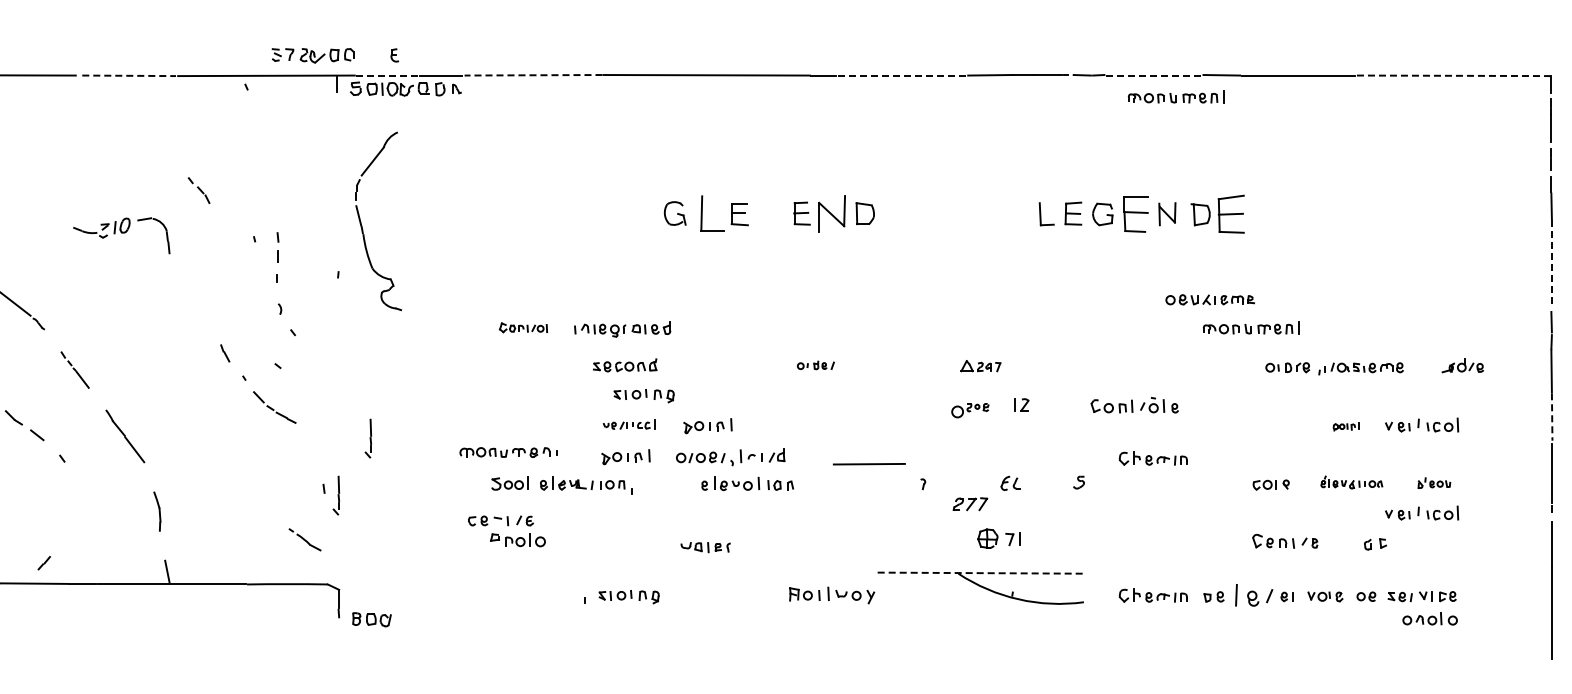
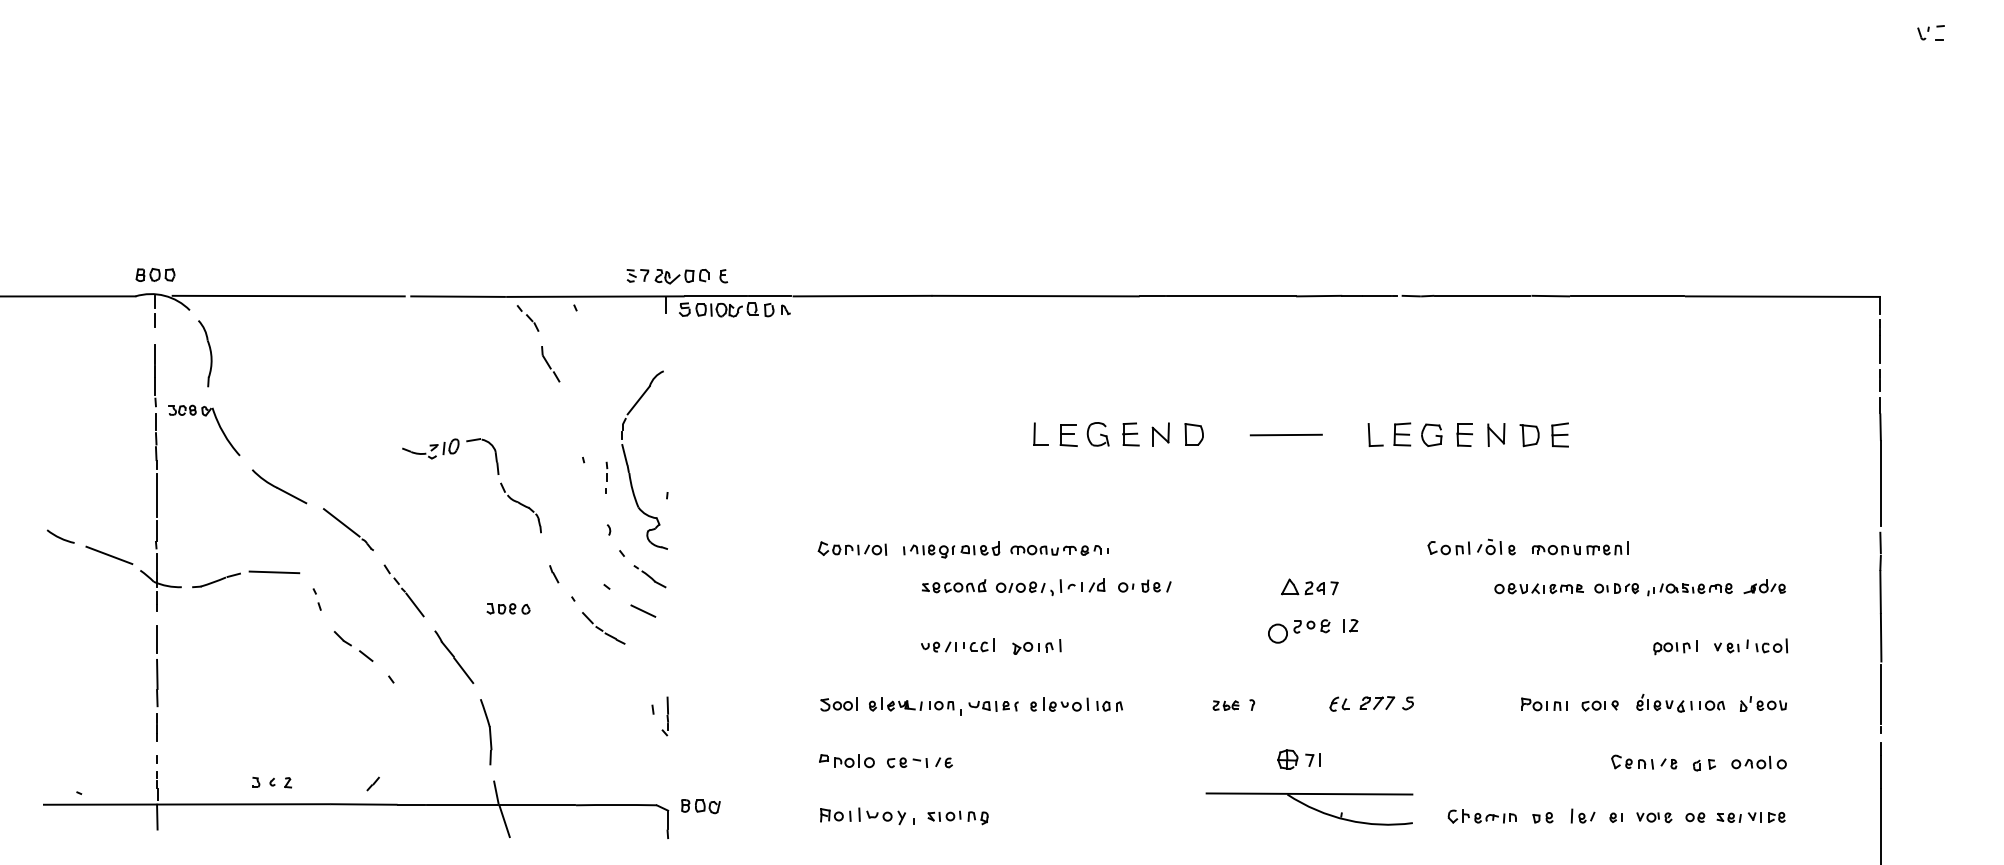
part: (312, 55) -> (667, 276), moved
line: (129, 75) -> (458, 296), dashed -> solid
line: (387, 75) -> (716, 296), dashed -> solid
line: (533, 75) -> (862, 296), dashed -> solid
line: (902, 75) -> (1231, 296), dashed -> solid
line: (1153, 75) -> (1482, 296), dashed -> solid
line: (1453, 75) -> (1782, 296), dashed -> solid
part: (1175, 96) -> (1504, 317), removed
part: (221, 143) -> (550, 364), added
part: (198, 190) -> (527, 318), moved
part: (711, 212) -> (1040, 433), size x0.62
part: (674, 213) -> (1097, 434), moved
part: (831, 213) -> (1160, 434), size x0.62
part: (1135, 213) -> (1464, 434), size x0.62
part: (1230, 213) -> (1559, 434), size x0.62
part: (362, 225) -> (628, 464), moved
part: (277, 256) -> (606, 477), size x0.62
line: (1551, 262) -> (1880, 483), dashed -> solid
part: (191, 286) -> (520, 507), added
part: (1209, 299) -> (1538, 588), moved
part: (523, 327) -> (852, 548), size x1.43
part: (815, 364) -> (1144, 585), size x1.43
part: (980, 365) -> (1309, 586), size x1.43
part: (1462, 365) -> (1764, 586), moved
part: (74, 369) -> (403, 590), size x1.43
part: (179, 387) -> (508, 608), added
line: (314, 389) -> (643, 610), added
part: (643, 395) -> (972, 616), removed
part: (1134, 404) -> (1471, 546), moved
part: (970, 410) -> (1299, 631), size x1.67
line: (1552, 416) -> (1881, 637), dashed -> solid
part: (628, 424) -> (957, 645), size x1.43
part: (1346, 426) -> (1675, 647), size x1.67
part: (367, 438) -> (696, 659), removed
part: (508, 452) -> (1059, 550), moved
part: (625, 456) -> (954, 677), removed
part: (730, 457) -> (1050, 587), moved
part: (1152, 458) -> (1481, 679), removed
line: (868, 463) -> (1285, 434), moved
part: (1351, 482) -> (1680, 703), size x1.43
part: (1433, 482) -> (1762, 703), size x1.43
part: (1215, 483) -> (1544, 704), added
part: (896, 484) -> (1225, 705), added
part: (970, 503) -> (1377, 702), moved
part: (157, 511) -> (486, 732), size x1.67
part: (1422, 512) -> (1751, 733), removed
part: (500, 520) -> (919, 762), moved
part: (998, 538) -> (1298, 759), moved
part: (304, 539) -> (649, 576), moved
part: (1285, 540) -> (1644, 761), moved
part: (705, 546) -> (993, 705), moved
line: (980, 572) -> (1309, 793), dashed -> solid
part: (1253, 594) -> (1582, 815), size x0.62
part: (831, 595) -> (862, 816), moved
line: (175, 600) -> (504, 821), added
part: (1429, 618) -> (1758, 762), moved
part: (371, 619) -> (700, 806), moved

